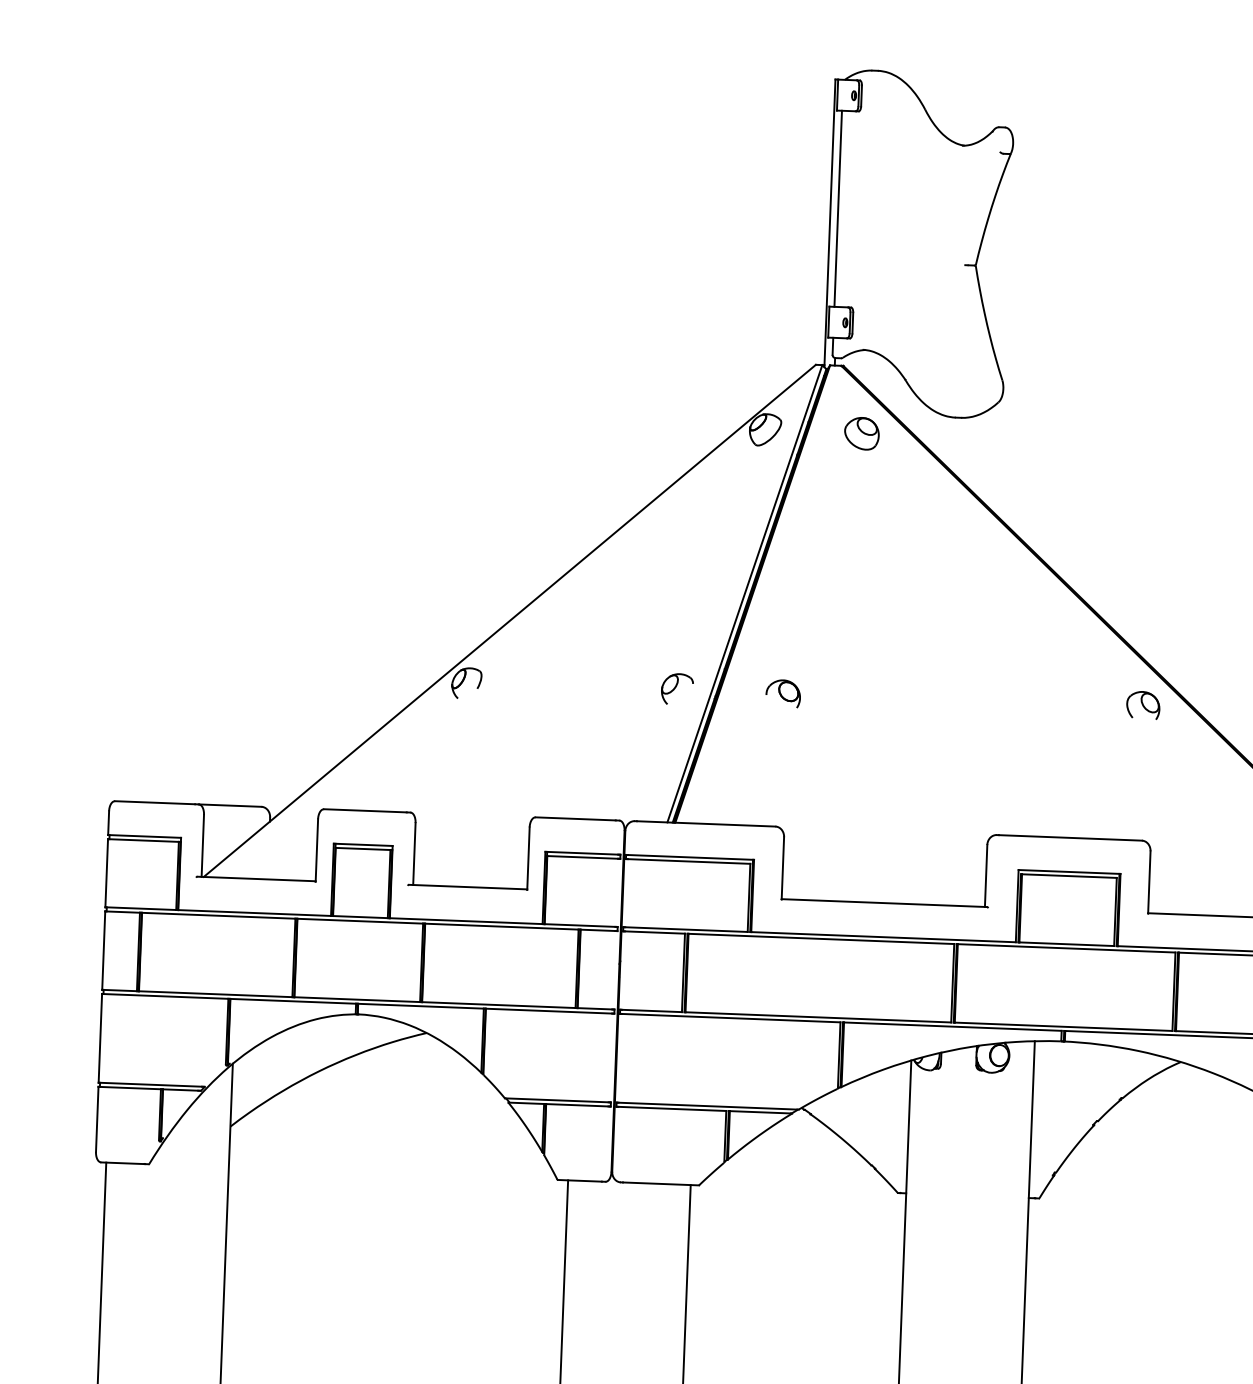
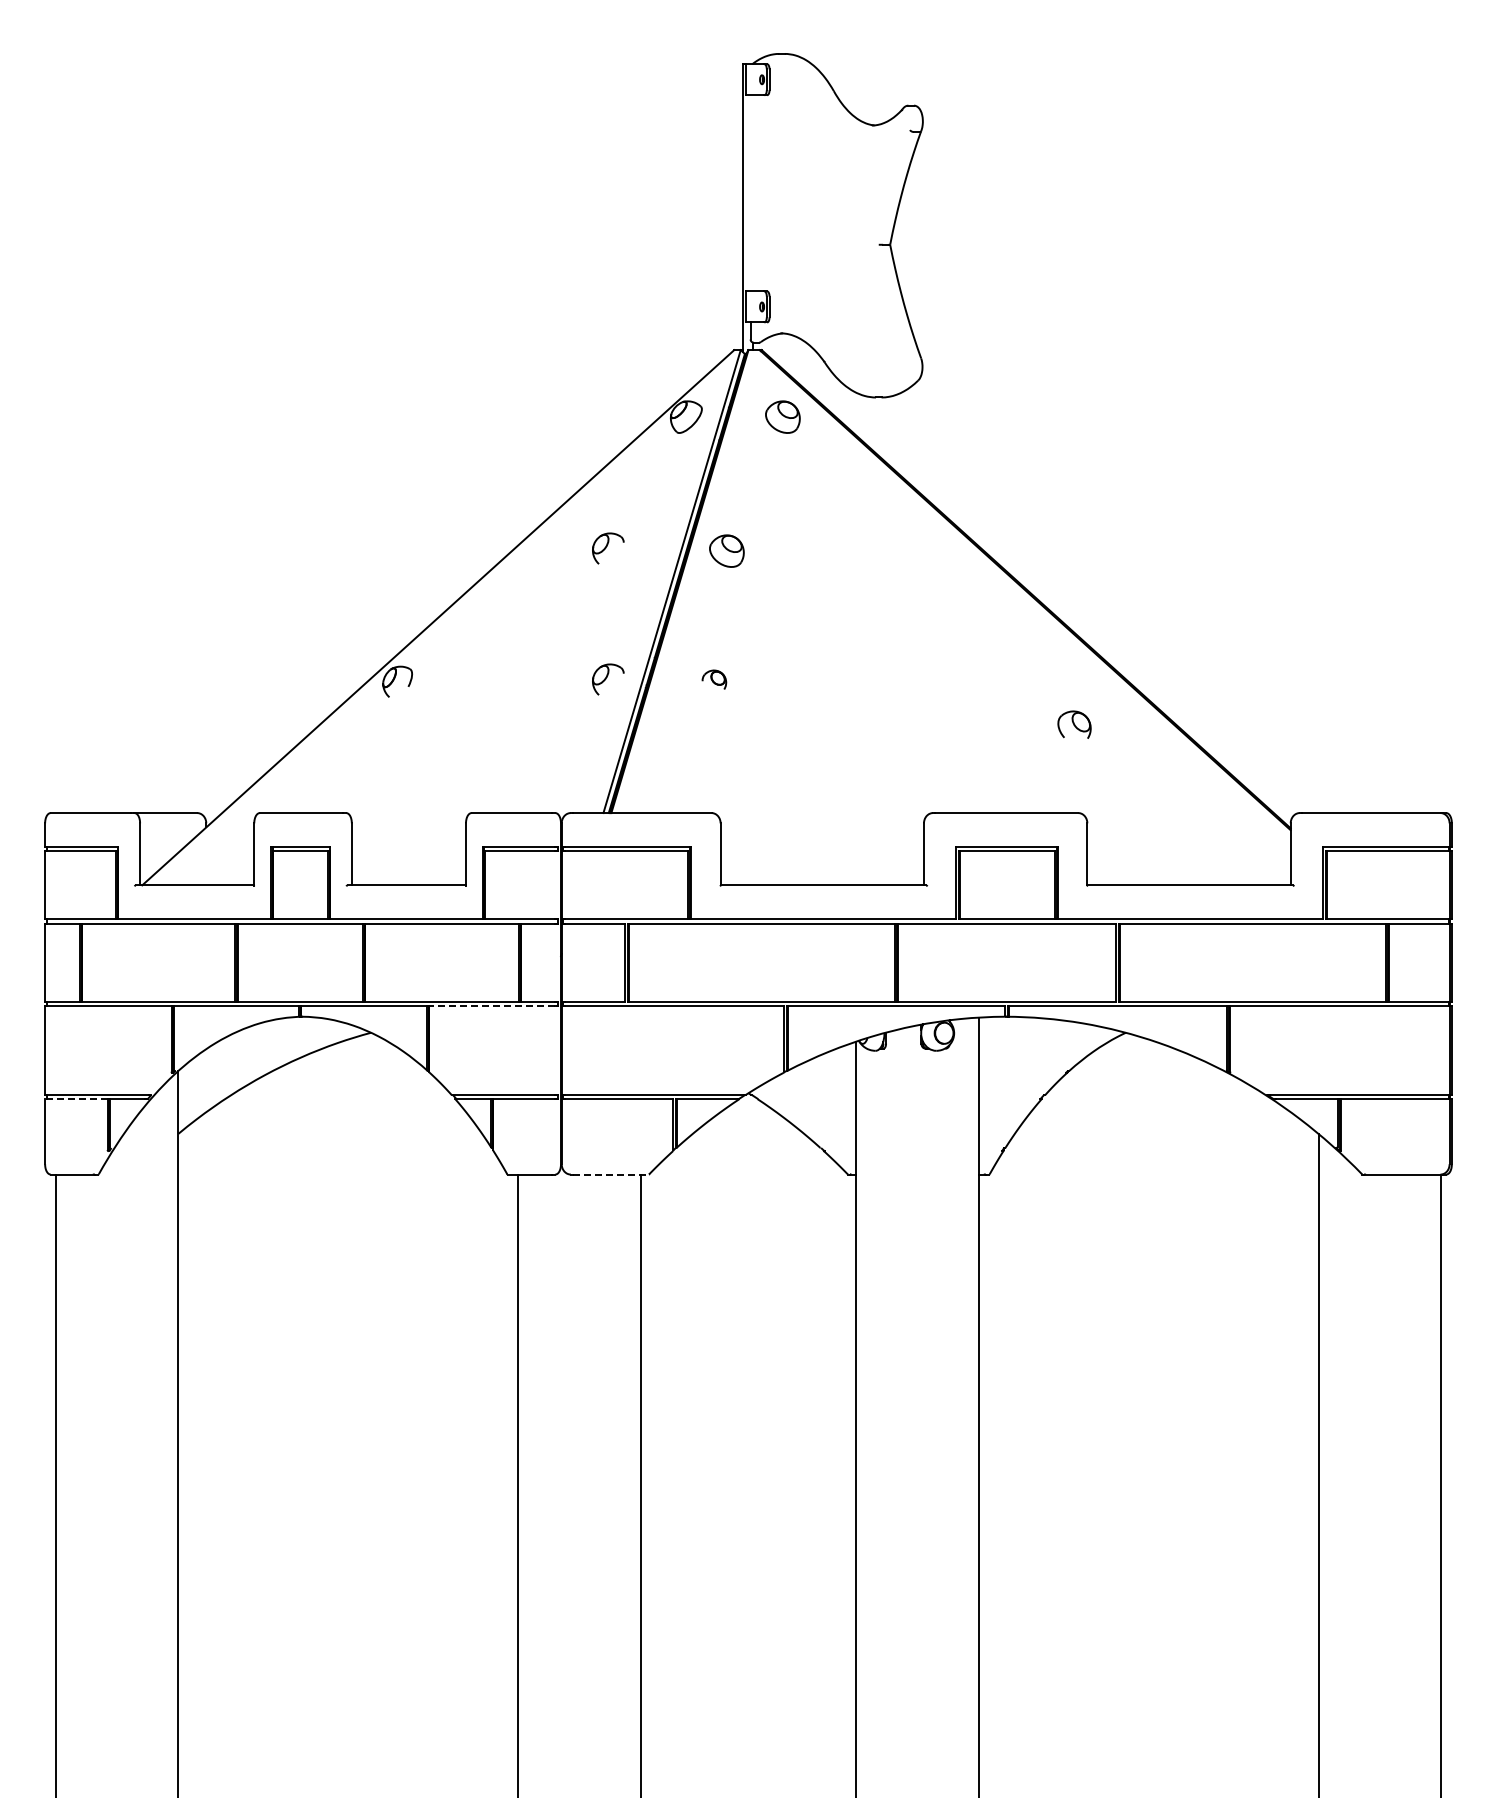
line: (838, 208) -> (750, 193), removed
part: (682, 558) -> (608, 548), added
part: (800, 564) -> (726, 550), added
part: (783, 693) -> (714, 679), size x0.7
part: (1143, 705) -> (1074, 724), moved
line: (548, 1011) -> (491, 1006), solid -> dashed
line: (128, 1088) -> (75, 1099), solid -> dashed
line: (661, 1183) -> (611, 1174), solid -> dashed

